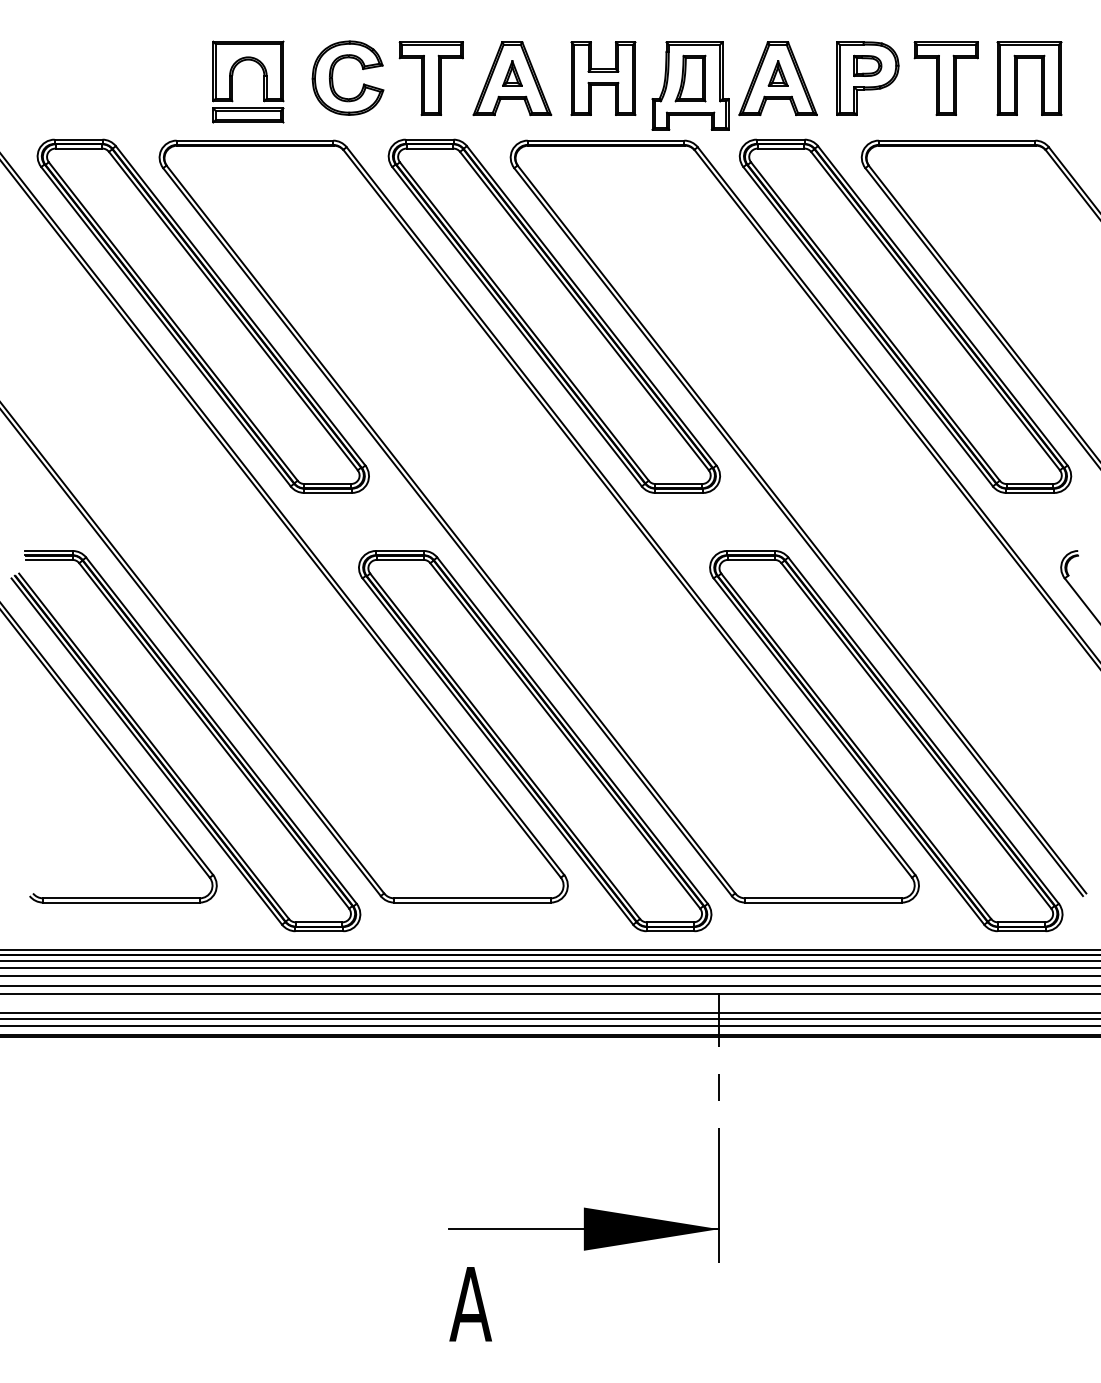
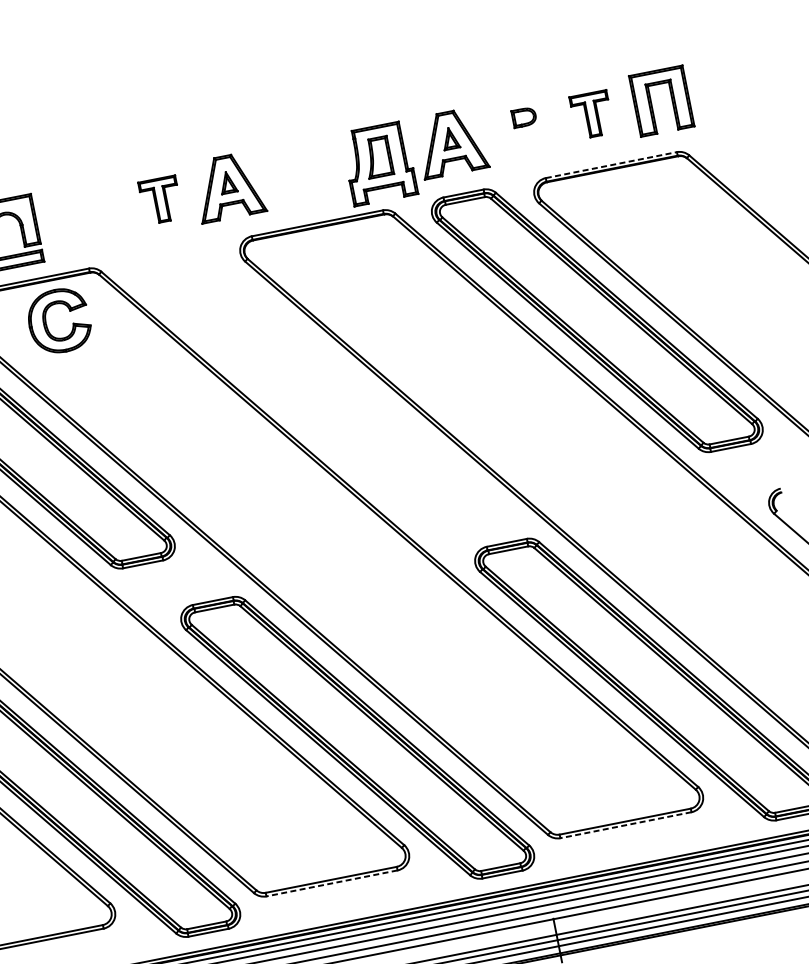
part: (333, 75) -> (46, 321), moved
part: (430, 78) -> (160, 200), size x0.7
part: (603, 78) -> (305, 171), removed
part: (867, 78) -> (526, 127), removed
part: (945, 78) -> (591, 115), size x0.7
line: (957, 140) -> (611, 164), solid -> dashed
part: (554, 315) -> (303, 378), removed
line: (472, 902) -> (331, 883), solid -> dashed
line: (823, 902) -> (625, 825), solid -> dashed

